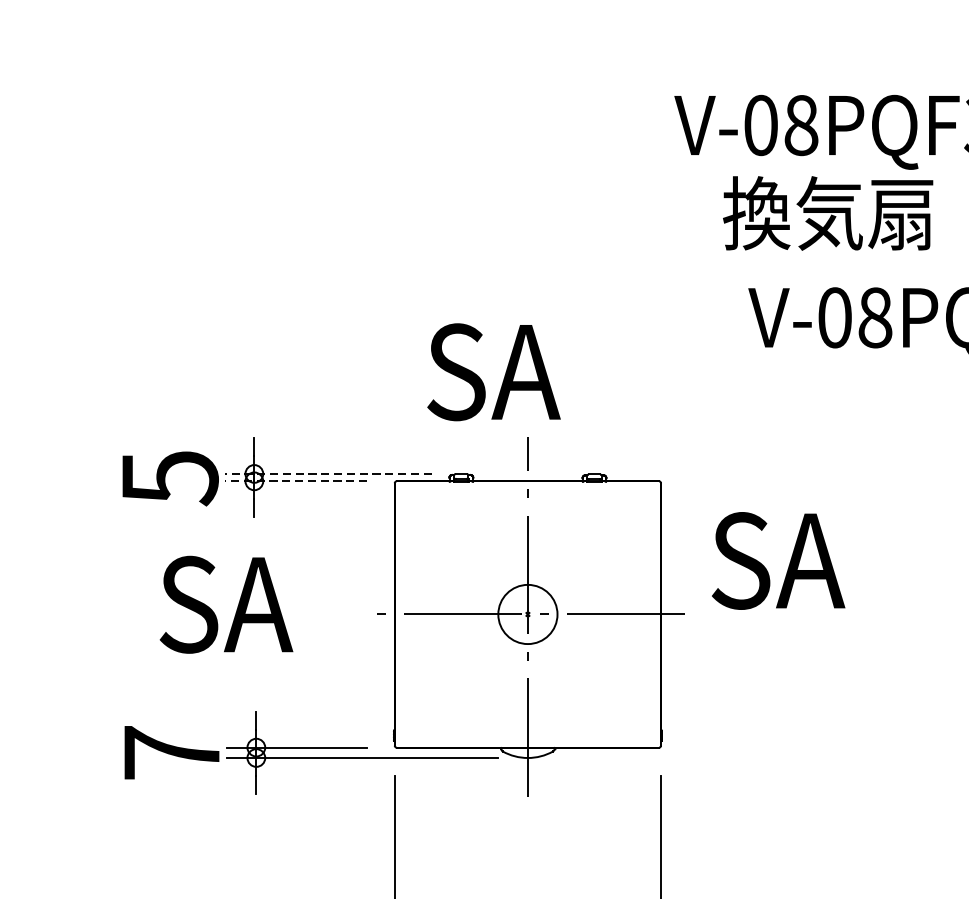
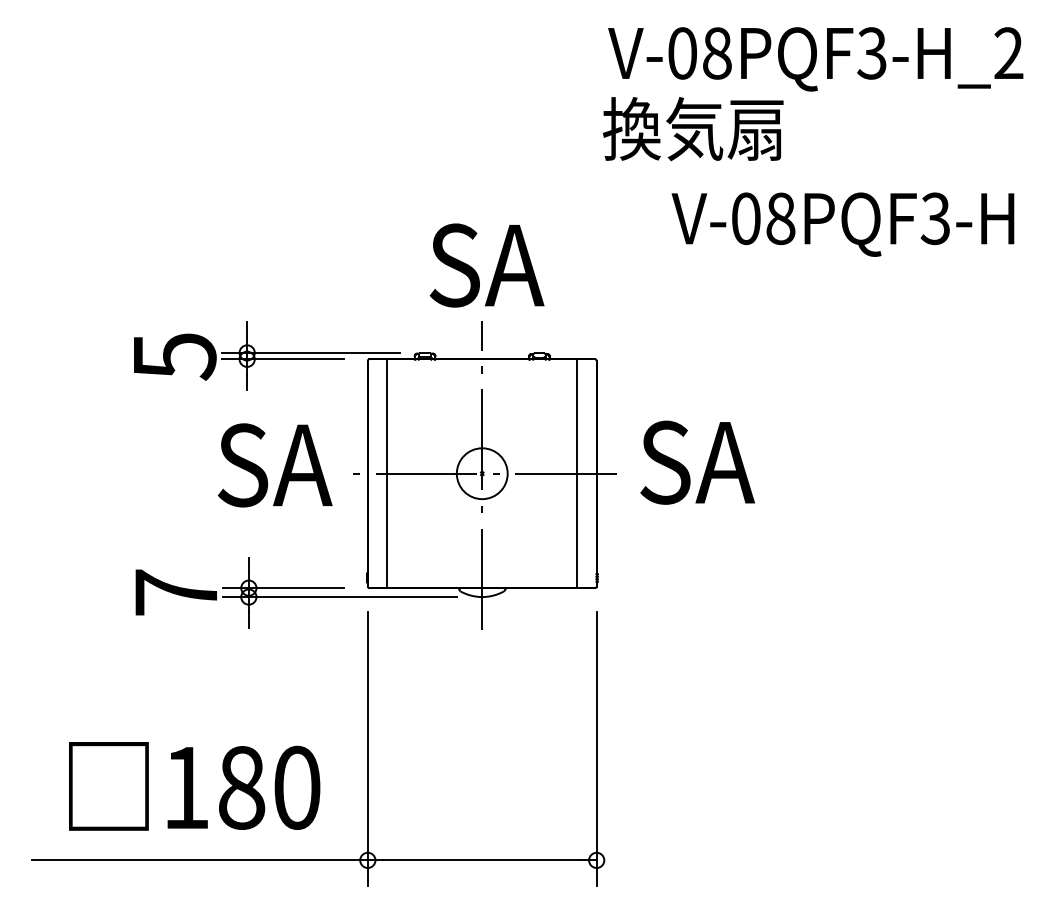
text: (827, 213) -> (692, 129), moved
text: (493, 372) -> (486, 265), moved
line: (328, 473) -> (310, 352), dashed -> solid
line: (295, 481) -> (282, 359), dashed -> solid
text: (778, 560) -> (697, 462), moved
text: (226, 604) -> (275, 465), moved
line: (417, 614) -> (387, 473), added
line: (638, 614) -> (577, 473), added

